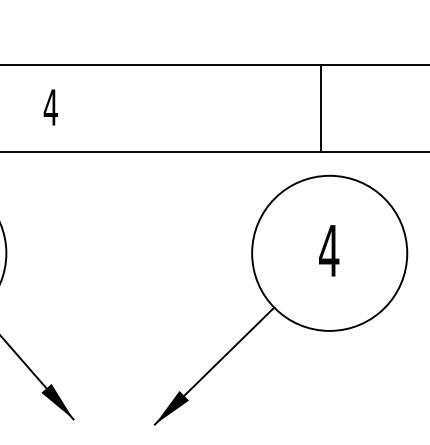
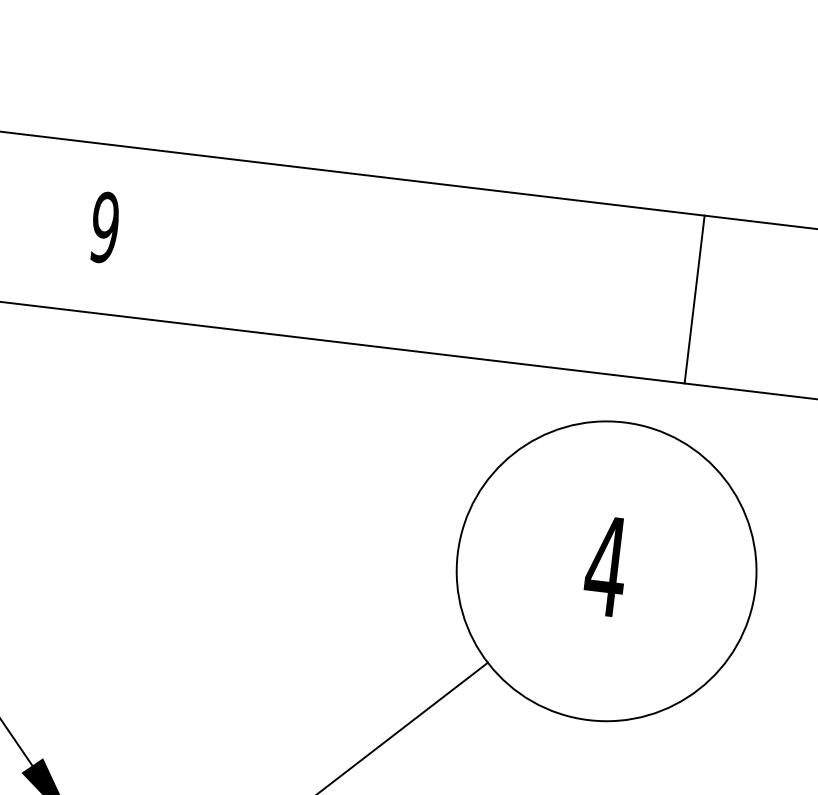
text: (50, 107) -> (104, 227), 4 -> 9
line: (321, 108) -> (695, 299), moved

